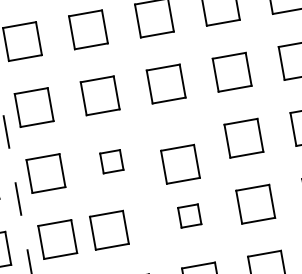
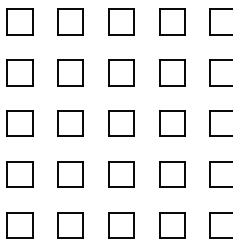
part: (111, 161) -> (70, 123), size x1.67
part: (180, 164) -> (121, 123), moved
part: (189, 216) -> (121, 174), size x1.67
part: (109, 230) -> (70, 174), moved

